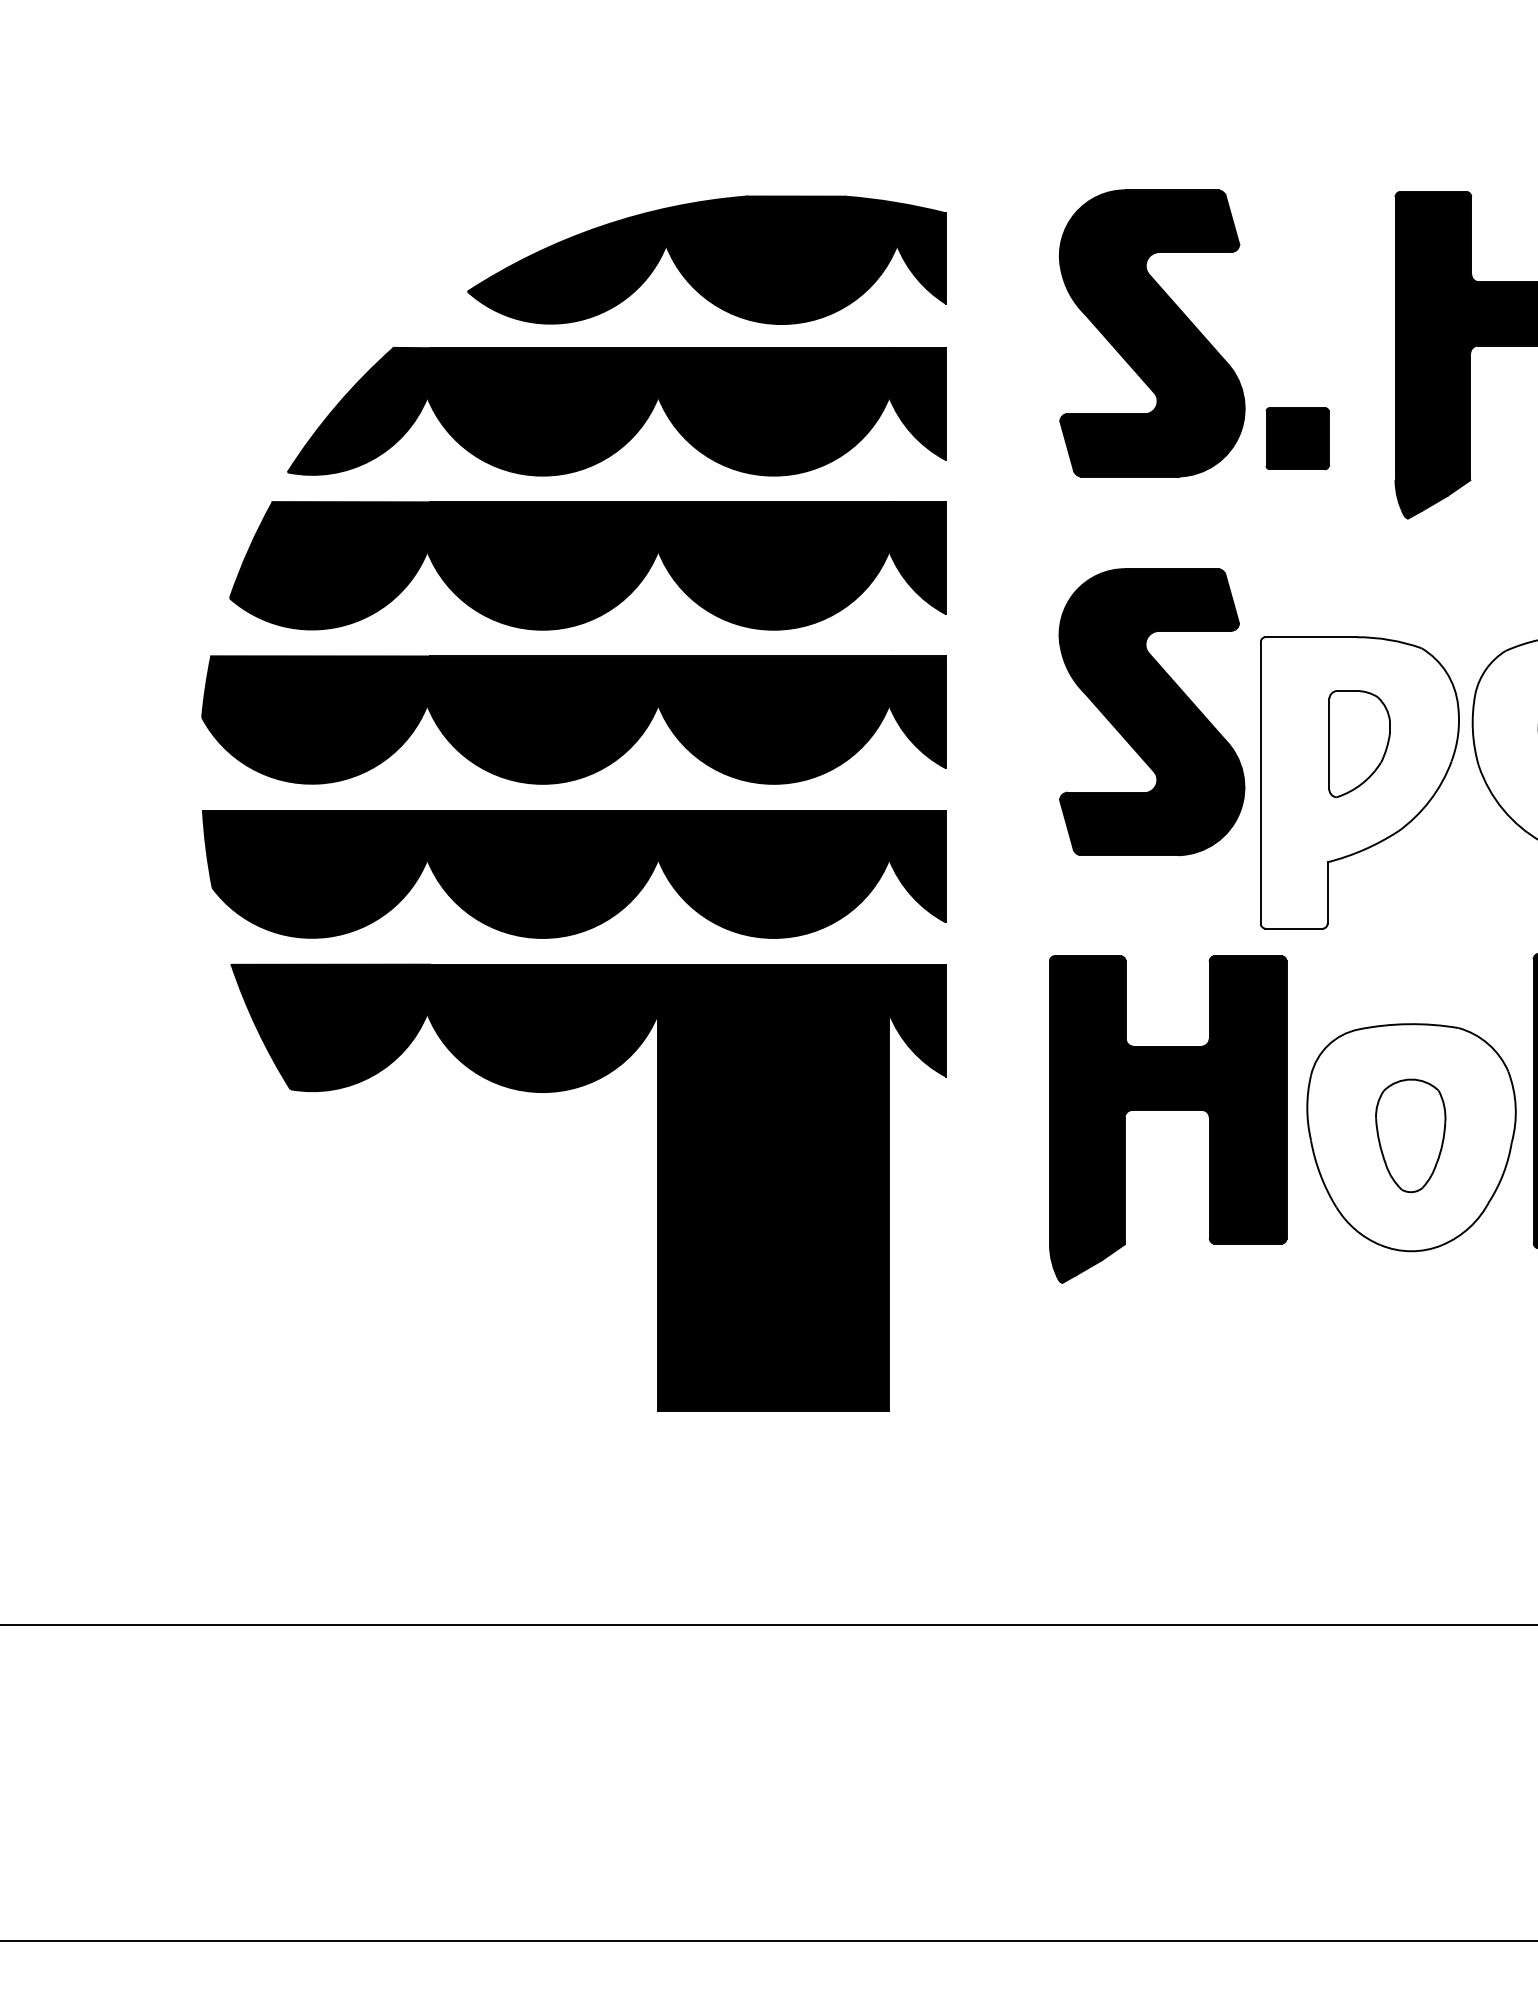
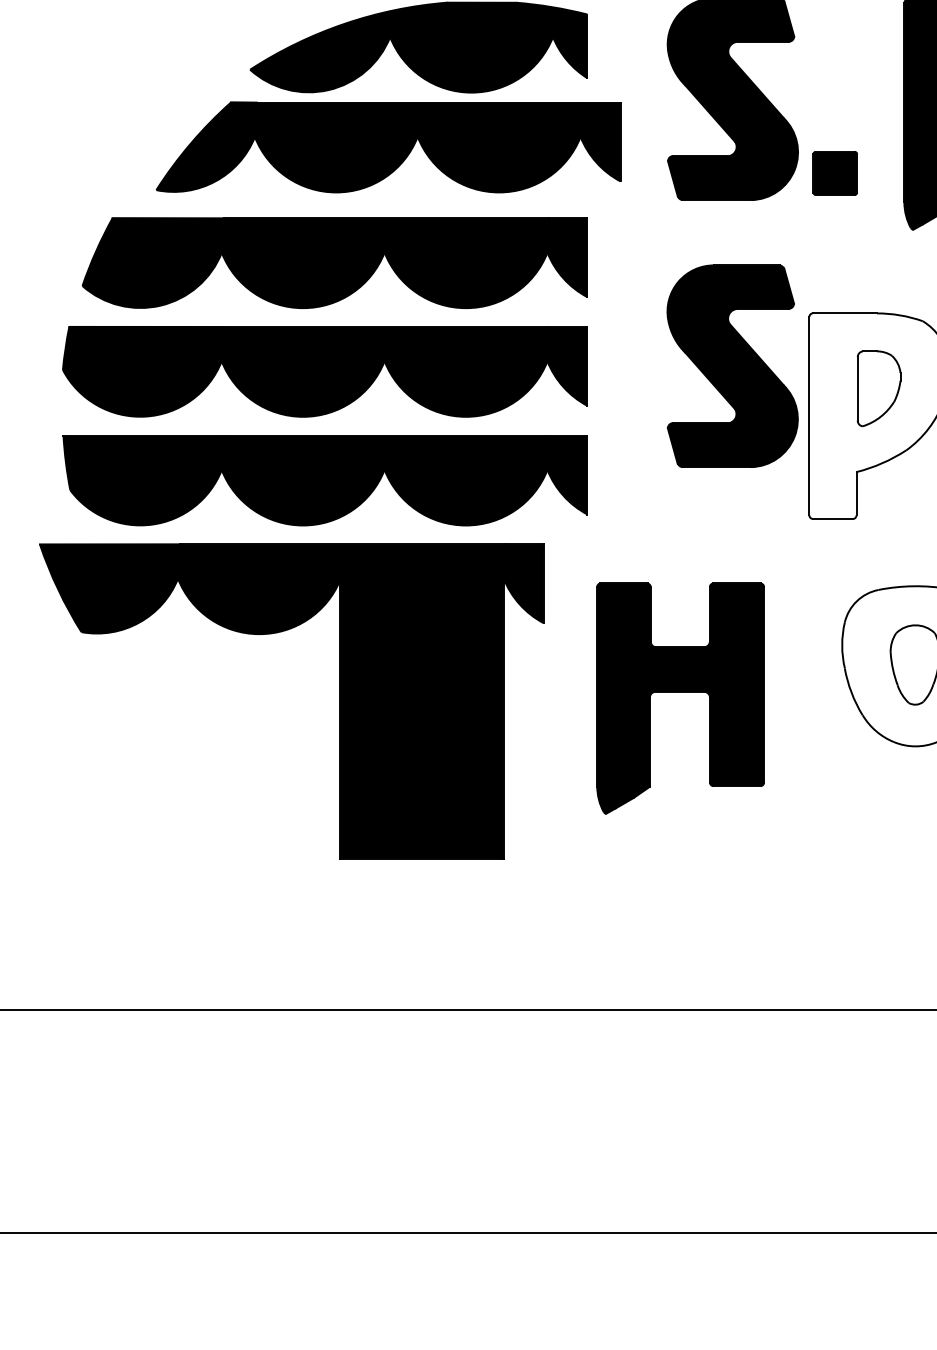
part: (616, 411) -> (388, 147), moved
part: (1168, 1110) -> (680, 692), moved
part: (657, 1187) -> (340, 701), moved

